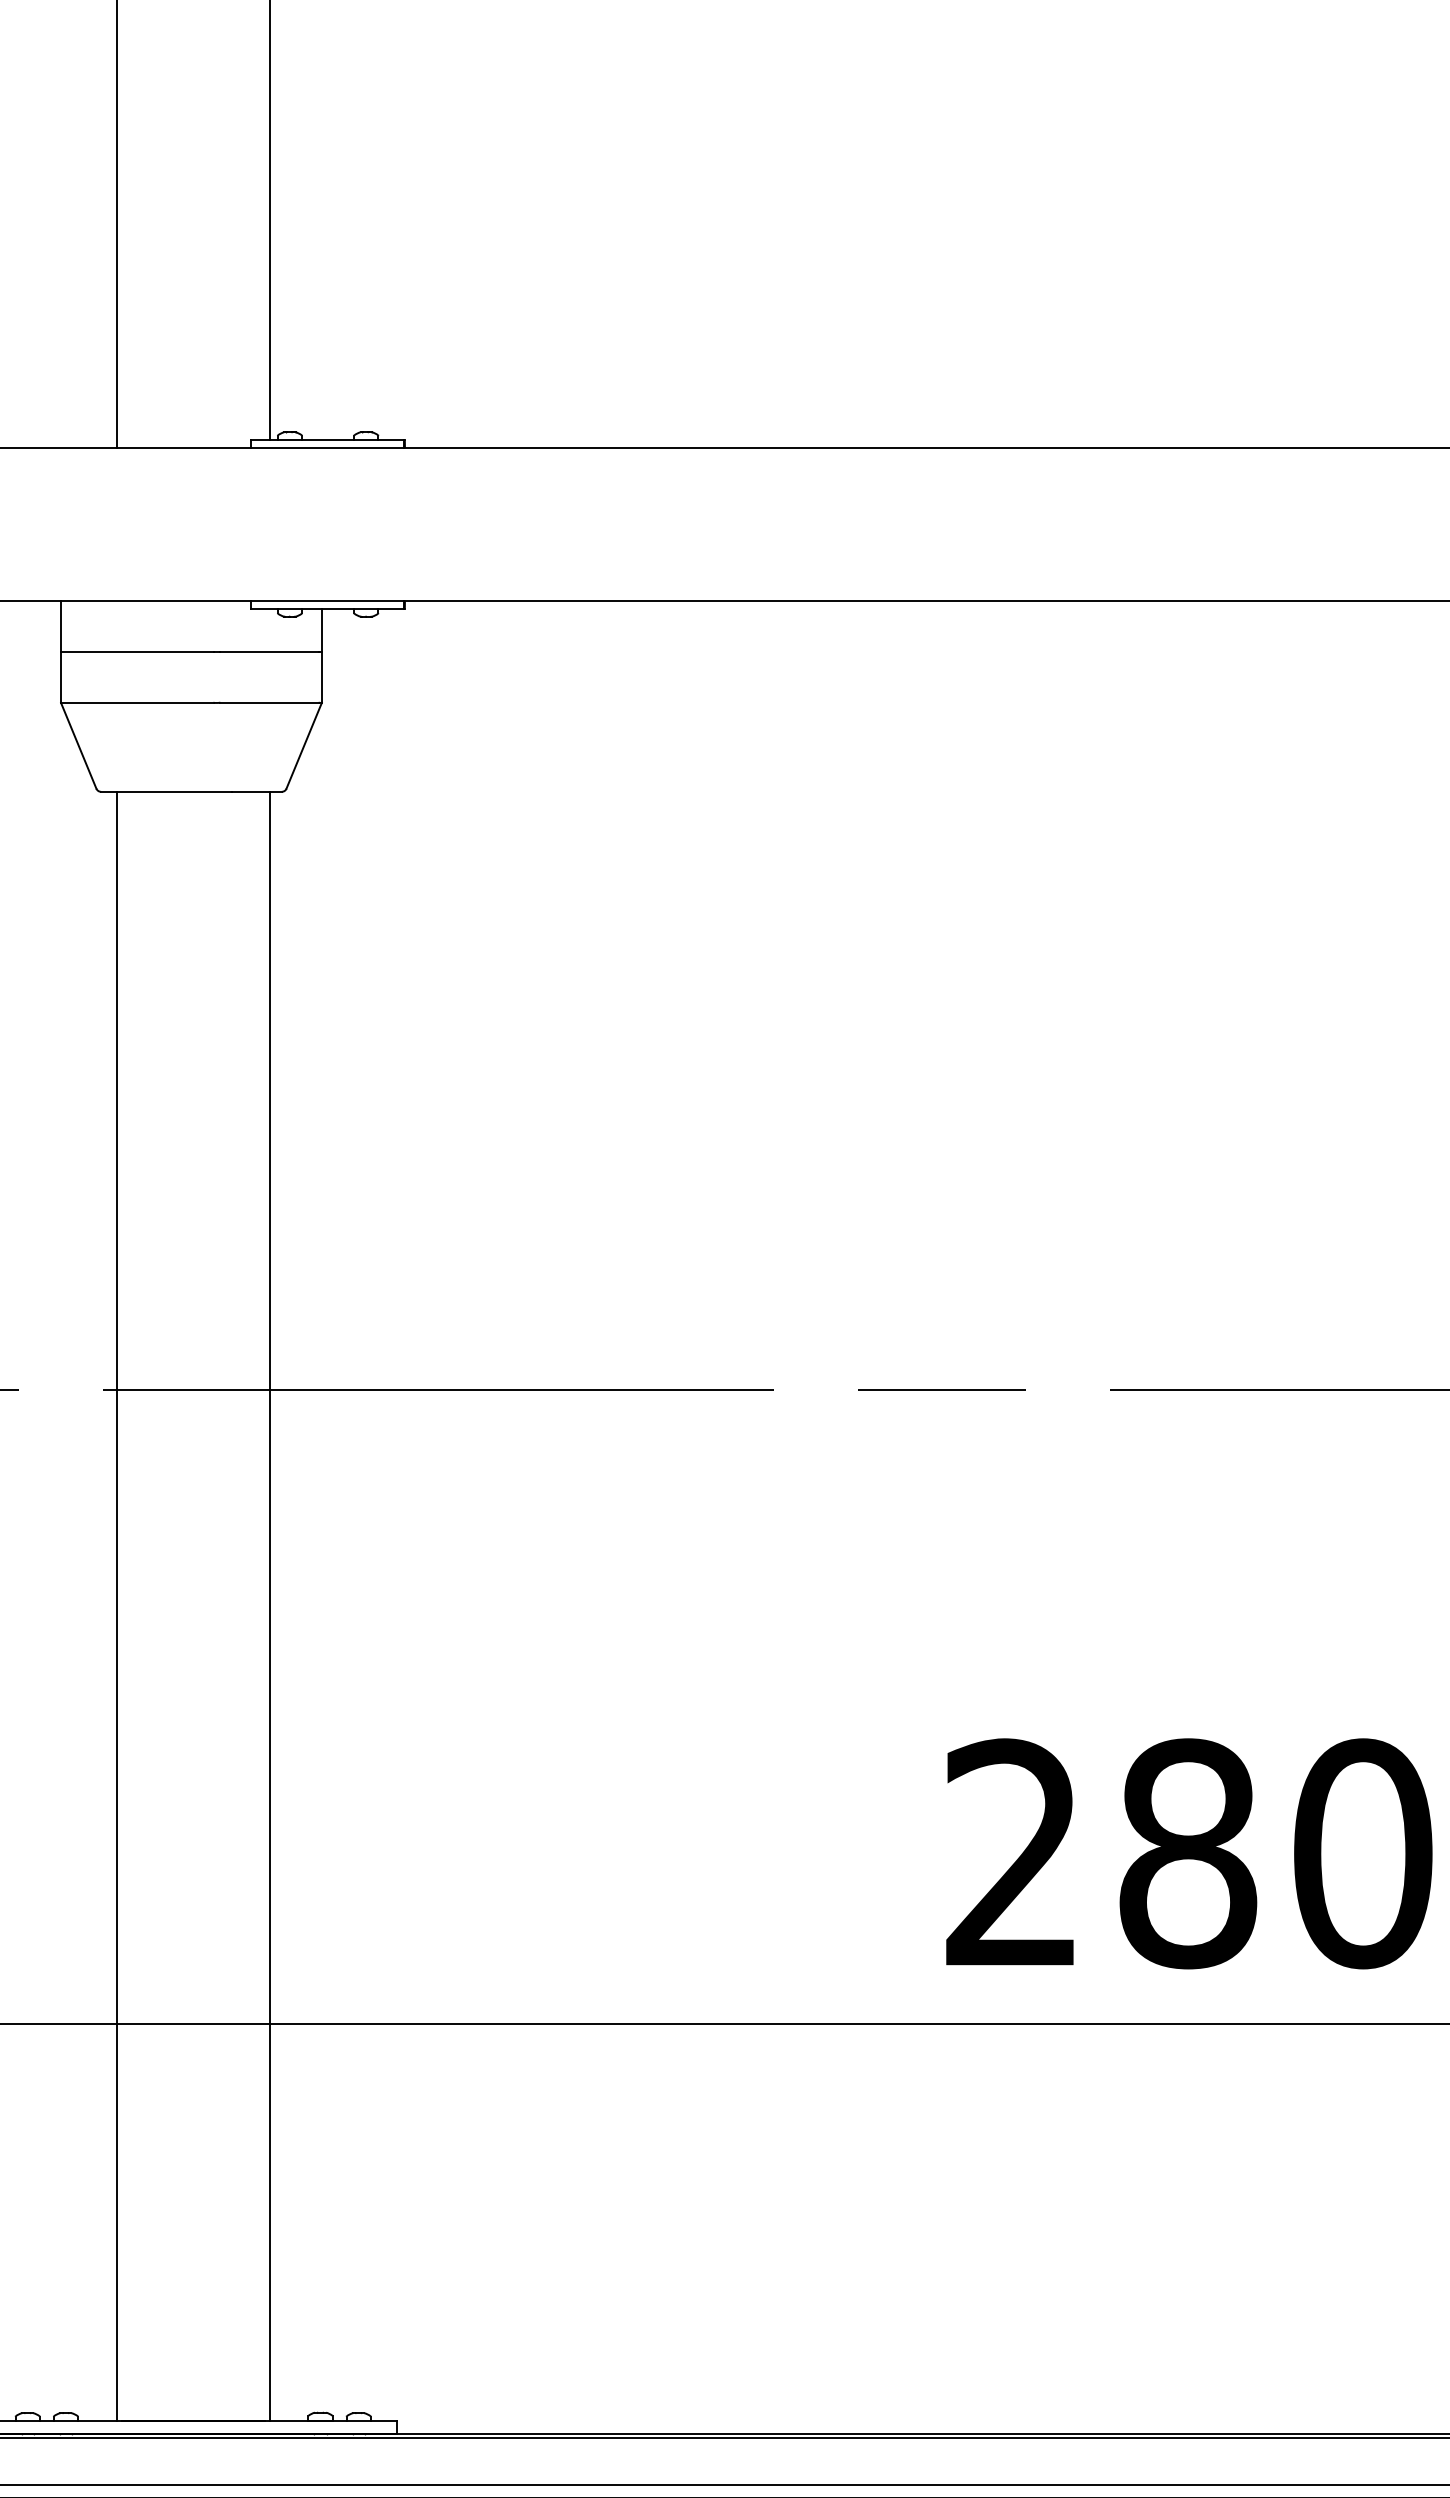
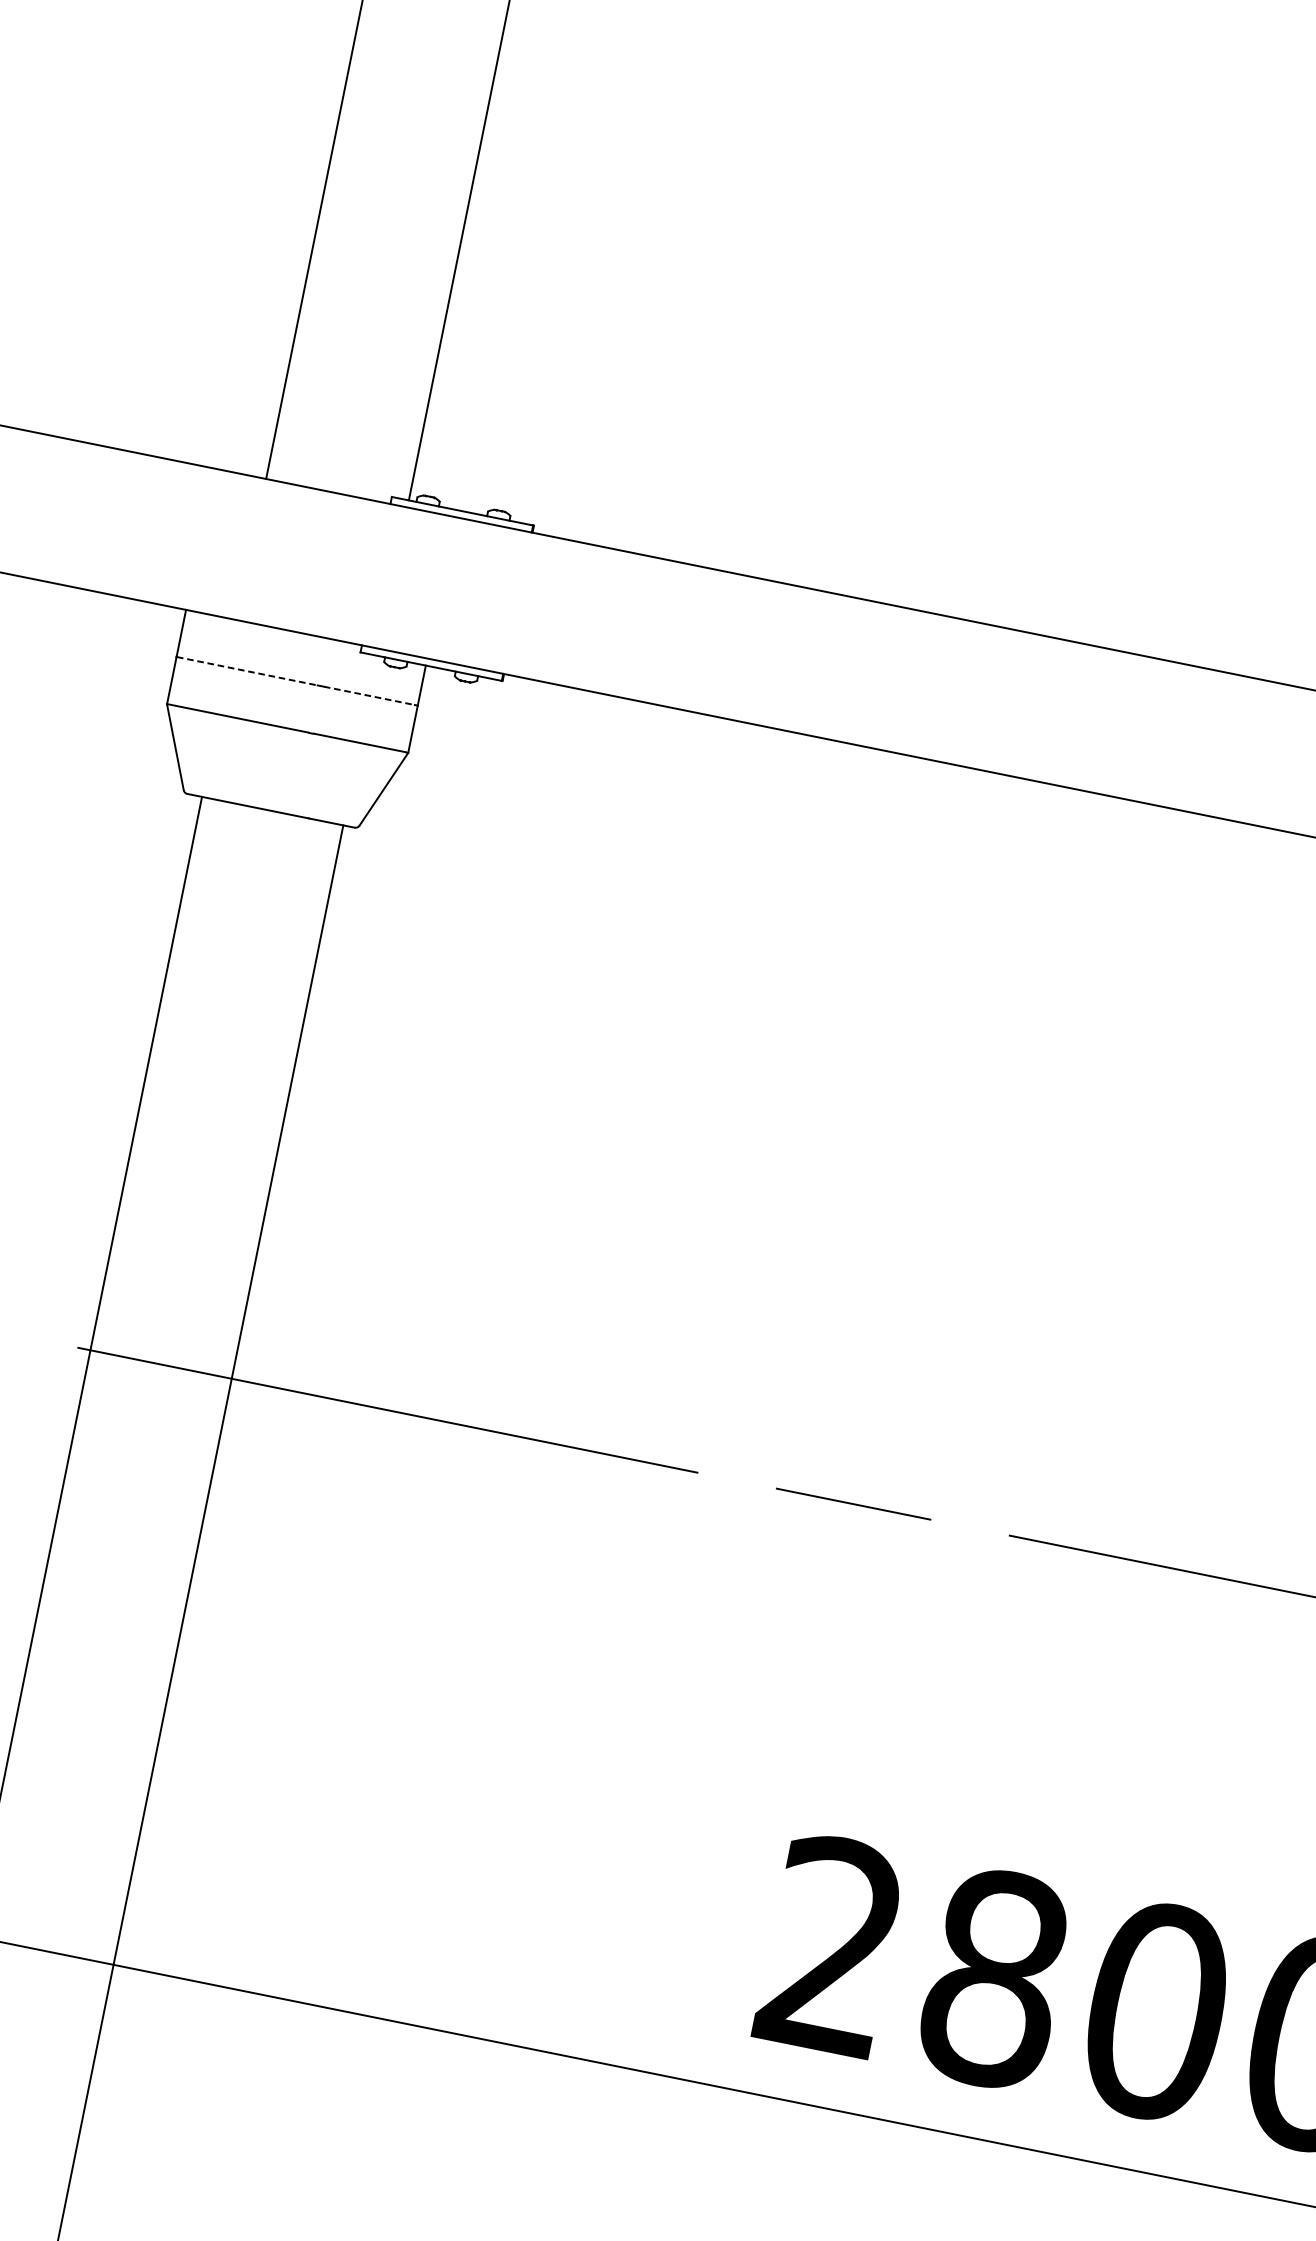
line: (138, 651) -> (248, 671), solid -> dashed
line: (270, 651) -> (370, 695), solid -> dashed

